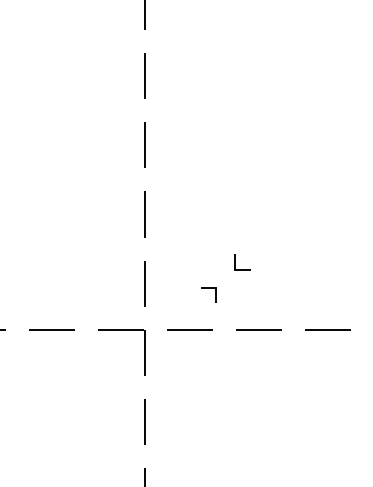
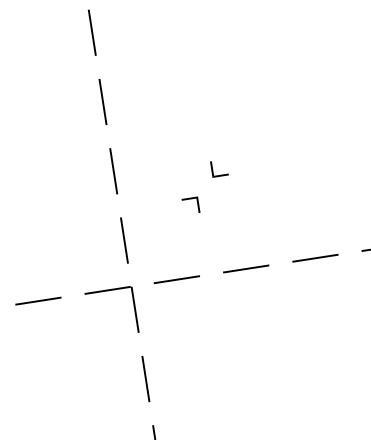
part: (234, 270) -> (212, 177), moved

